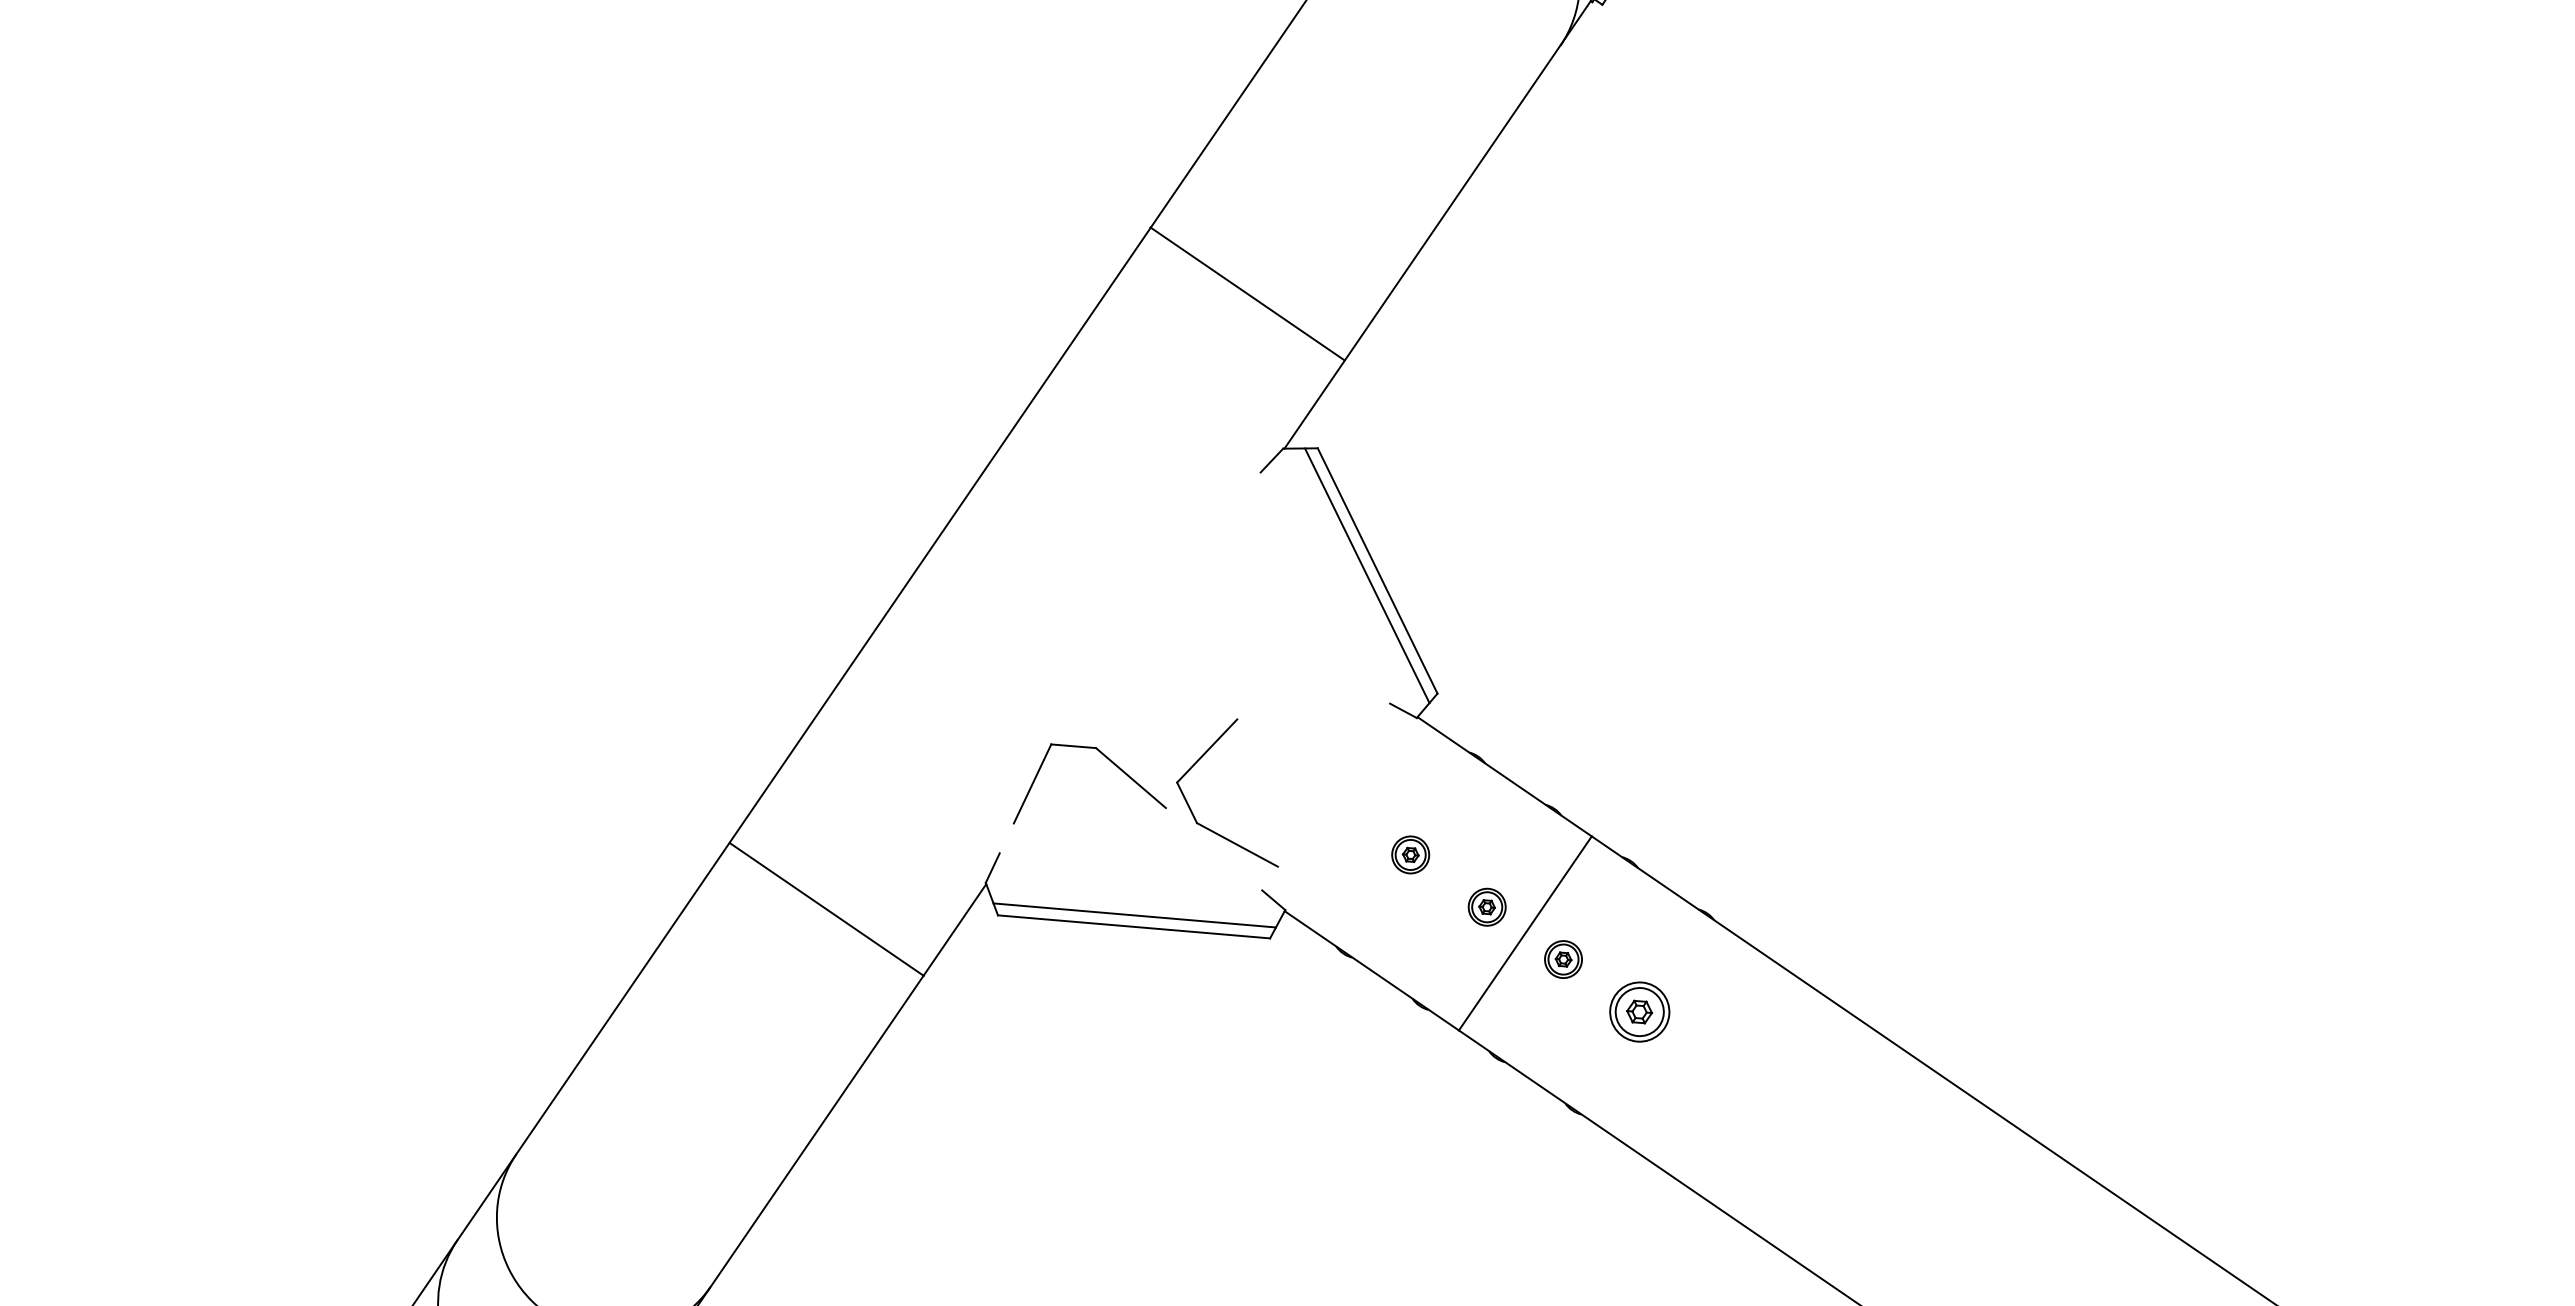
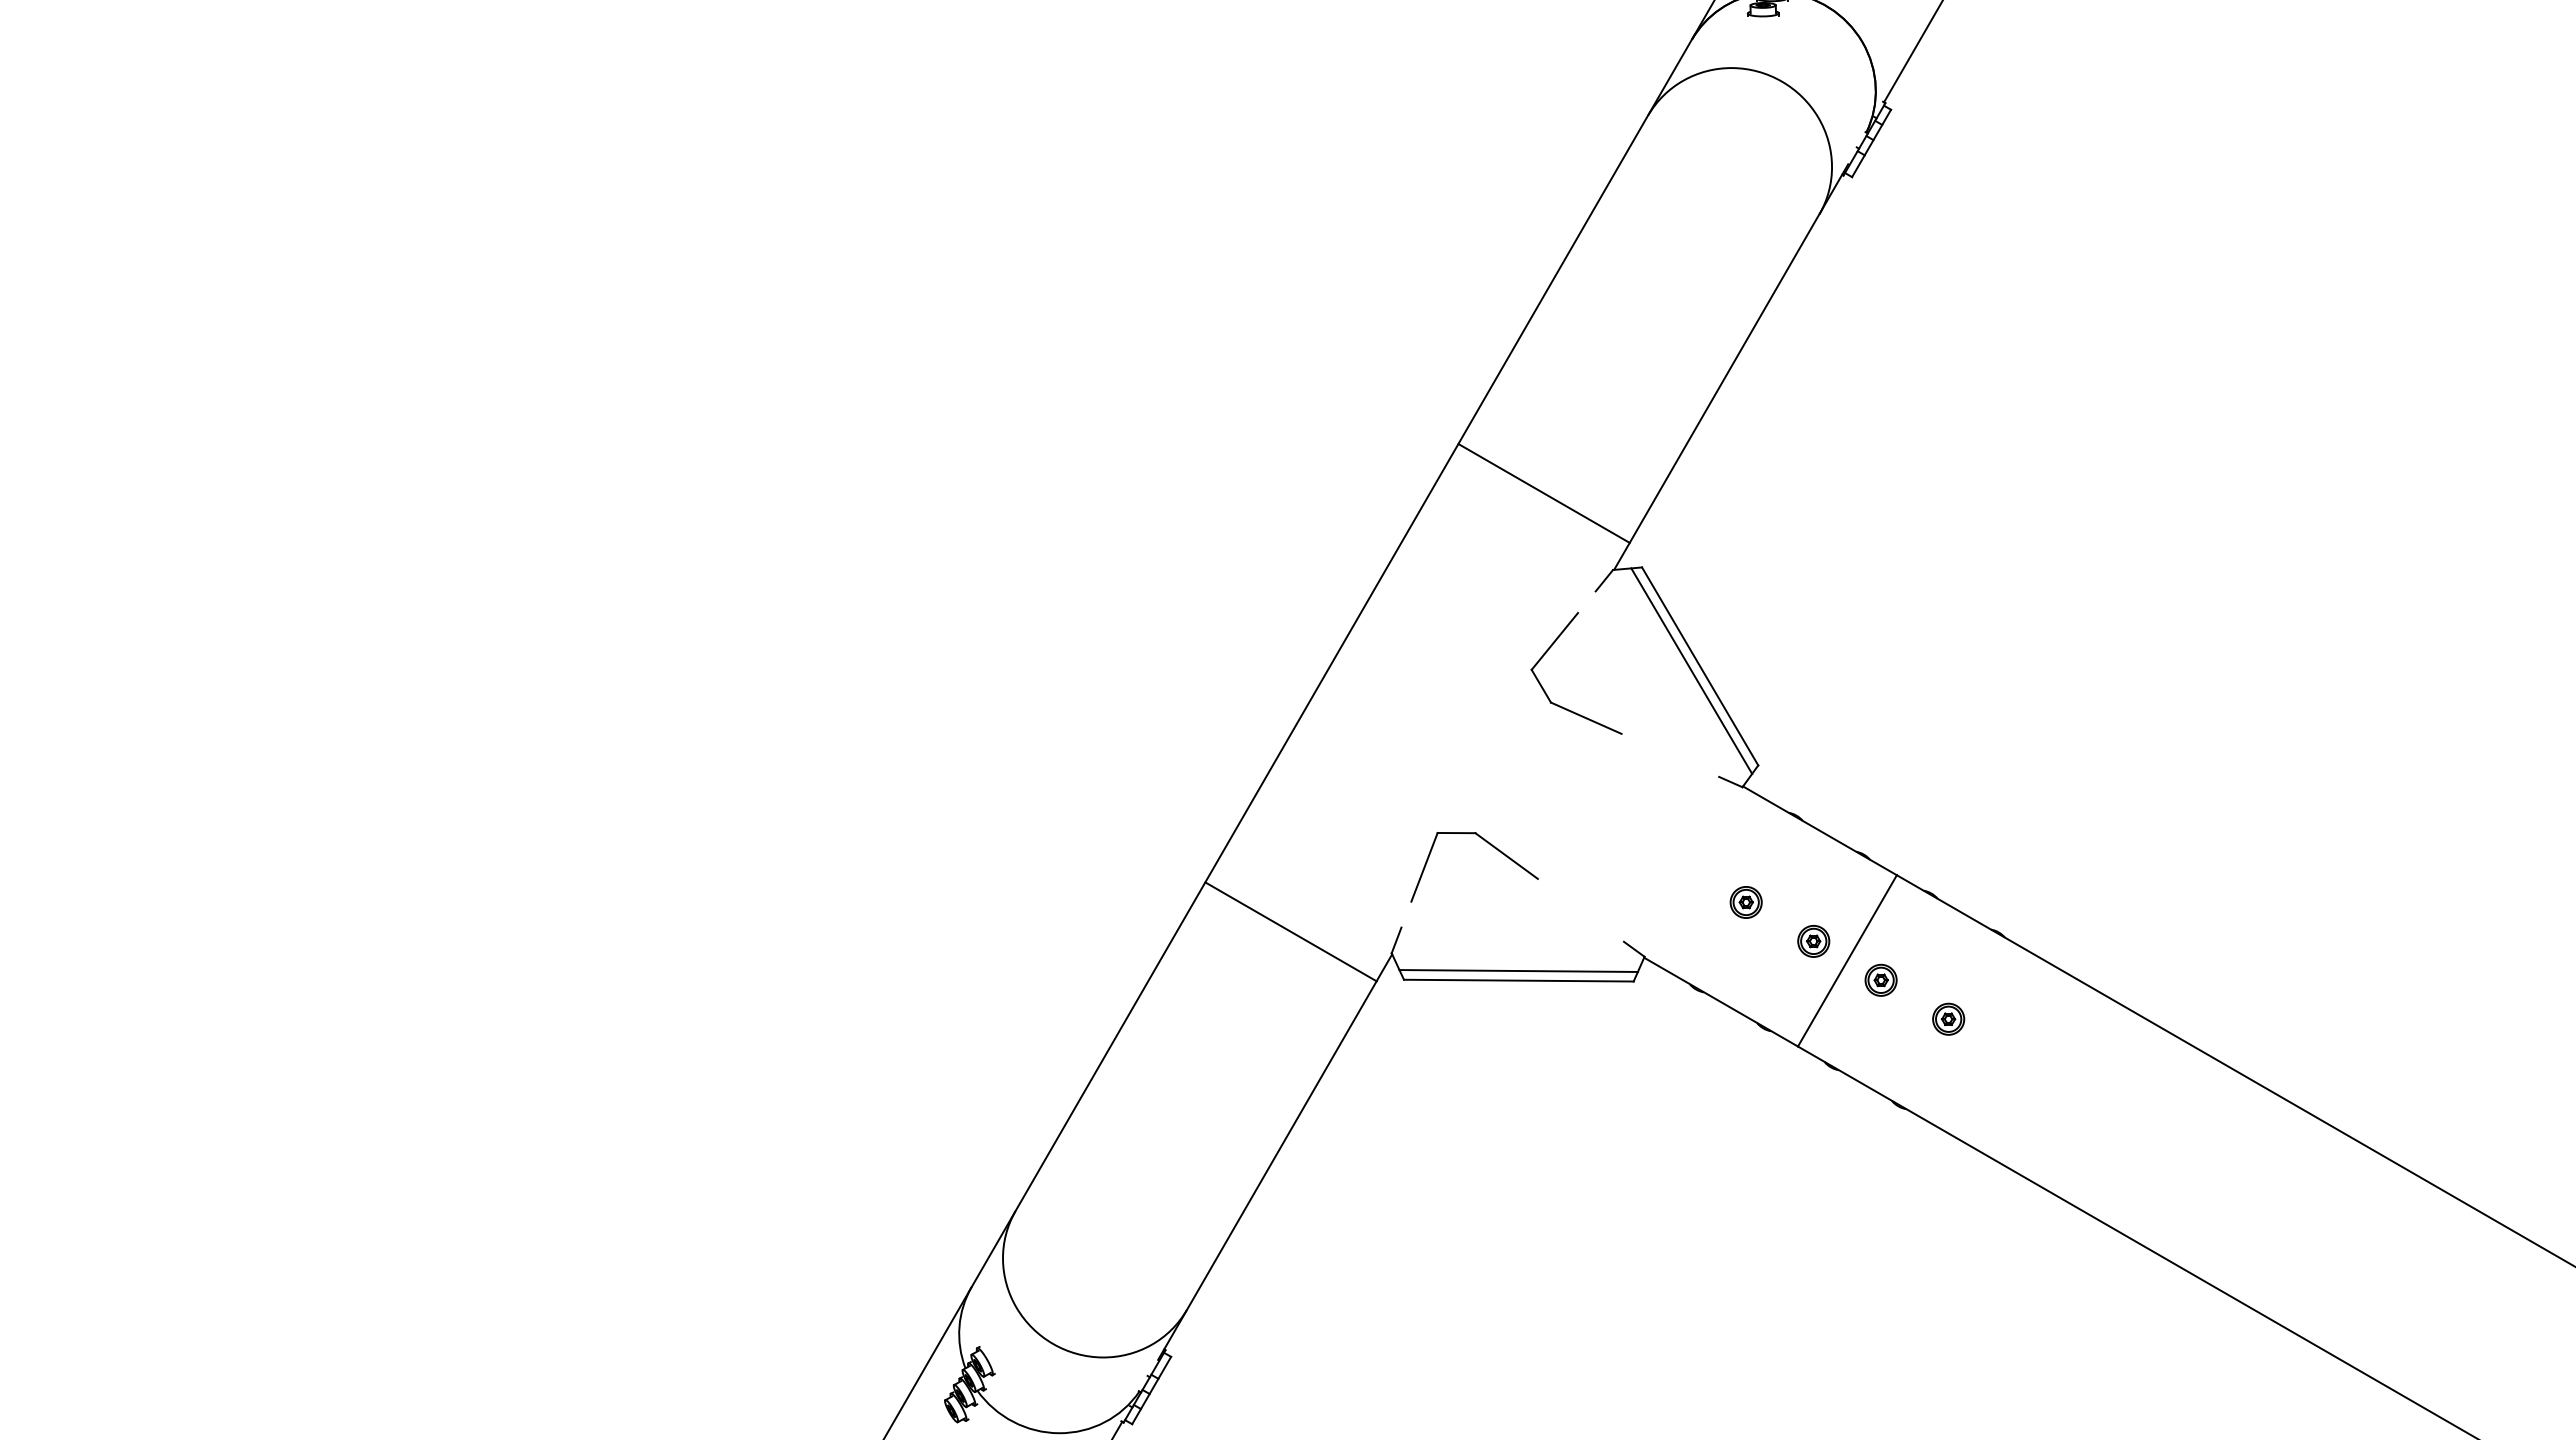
line: (1246, 293) -> (1543, 493), moved
part: (1192, 810) -> (1546, 692), moved
line: (826, 908) -> (1290, 931), moved
part: (1639, 1010) -> (1948, 1018), size x0.62

